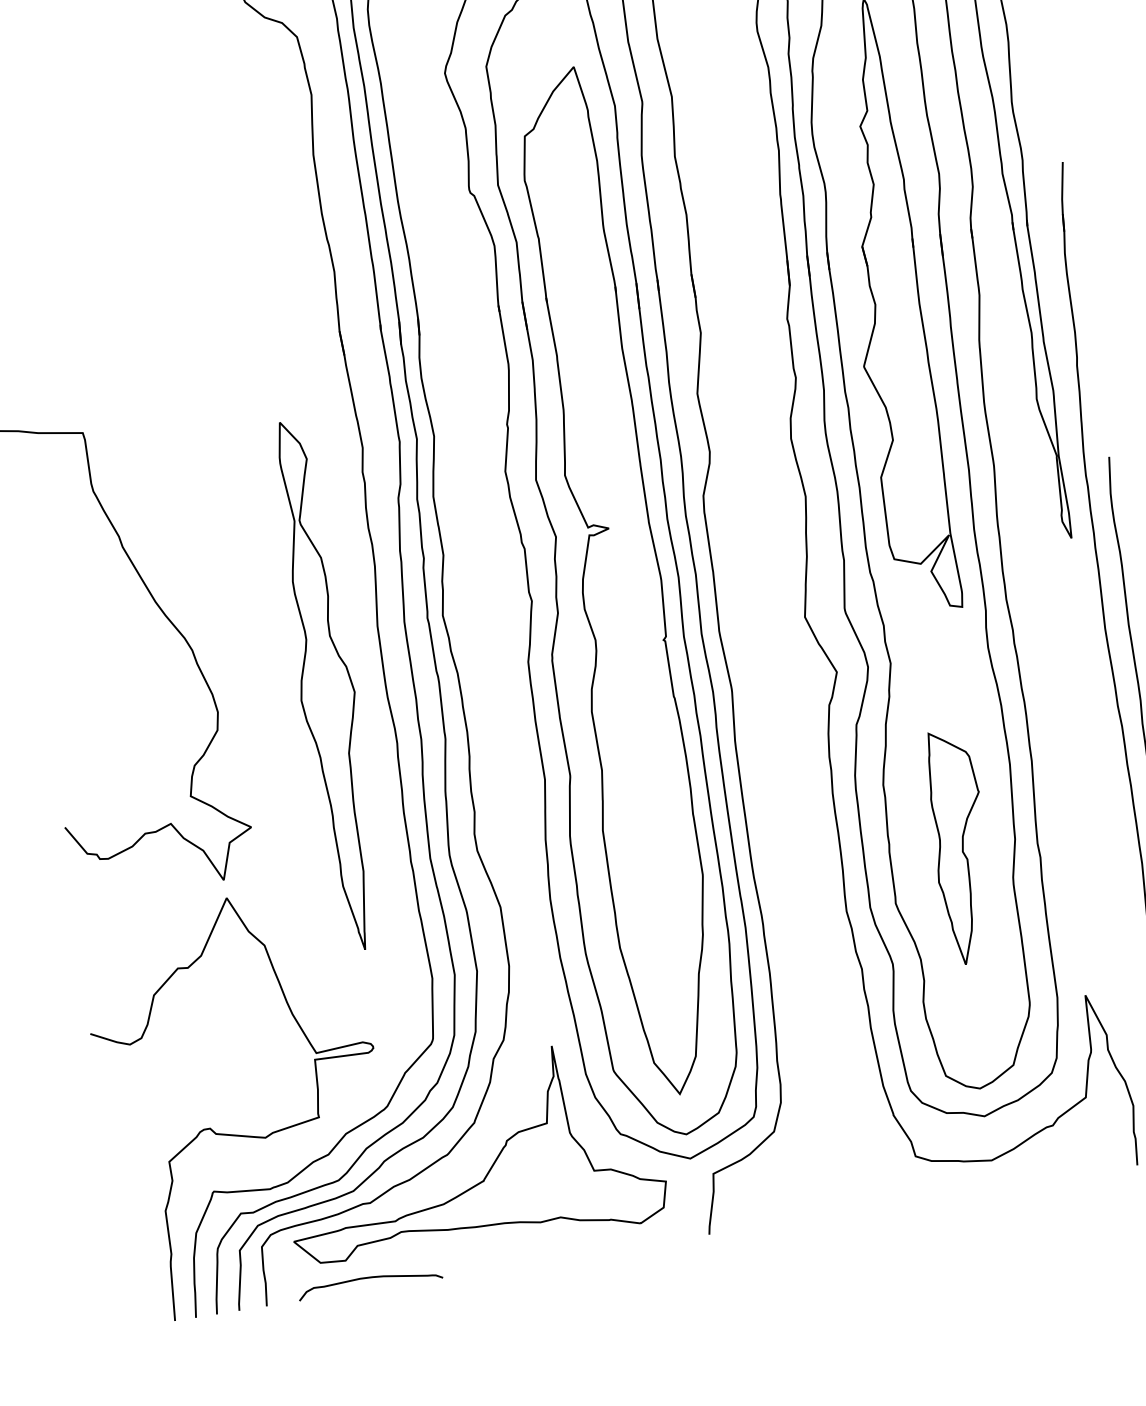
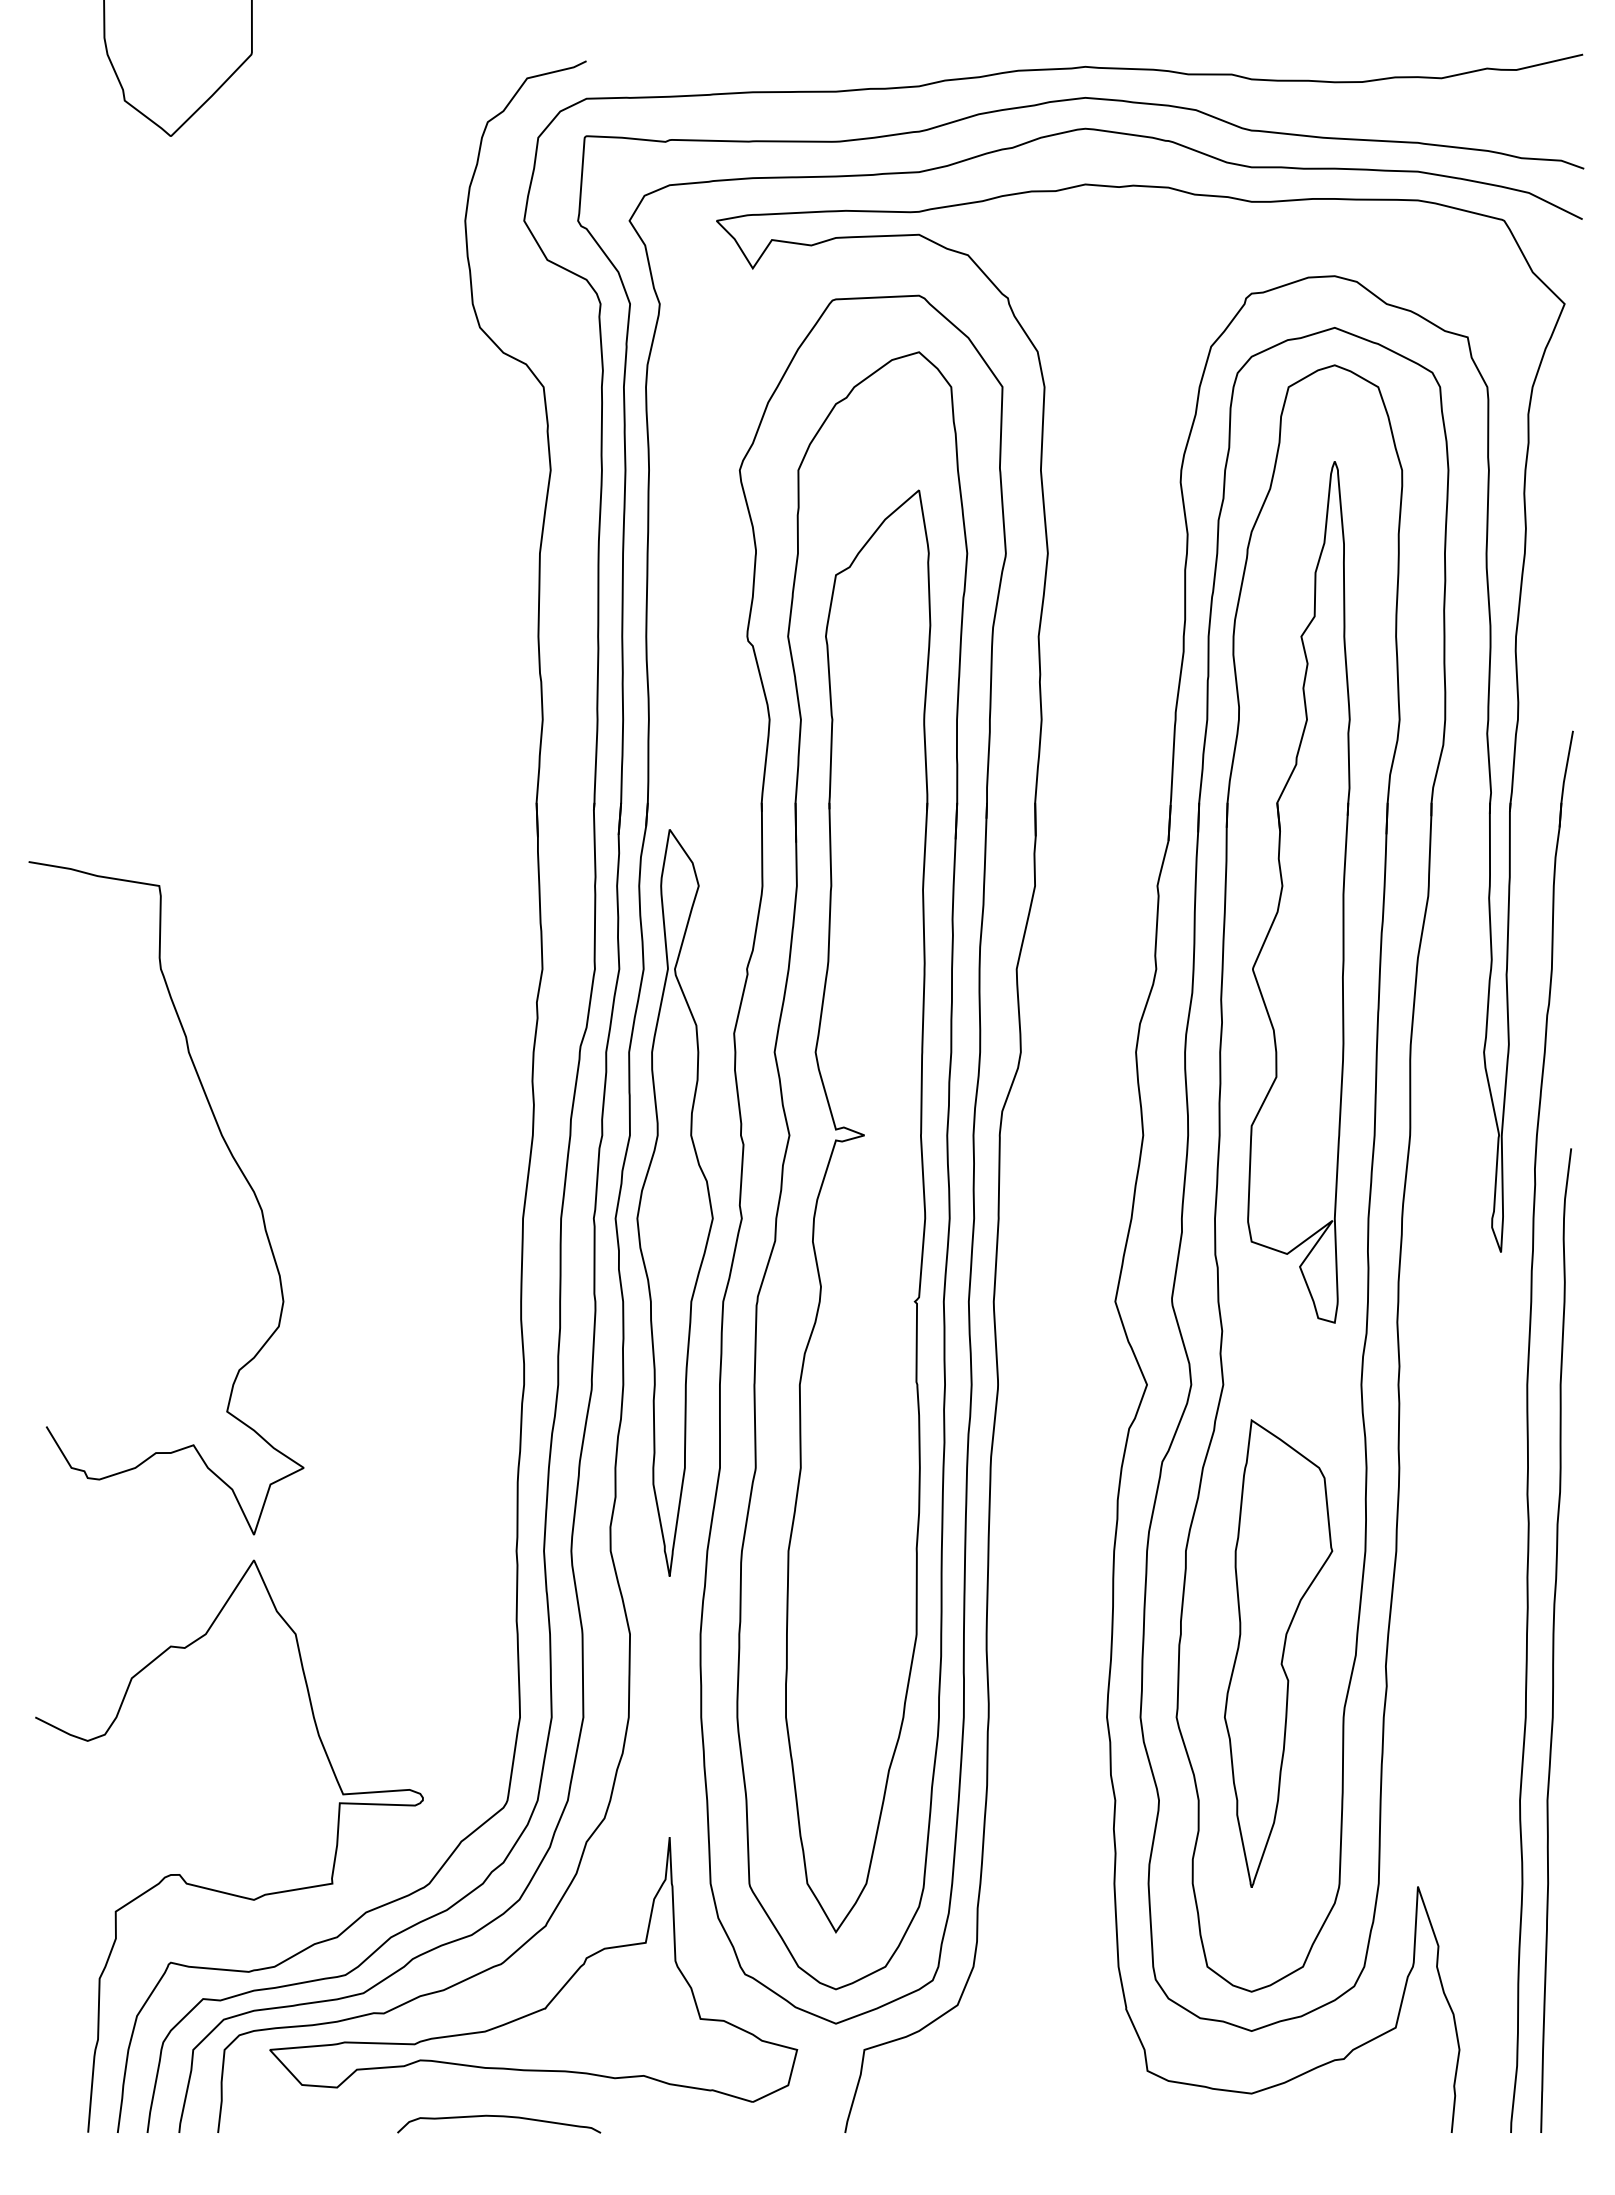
part: (325, 685) -> (674, 1202), moved
part: (960, 846) -> (1278, 1653), size x1.43
curve: (369, 1278) -> (499, 2117), moved

